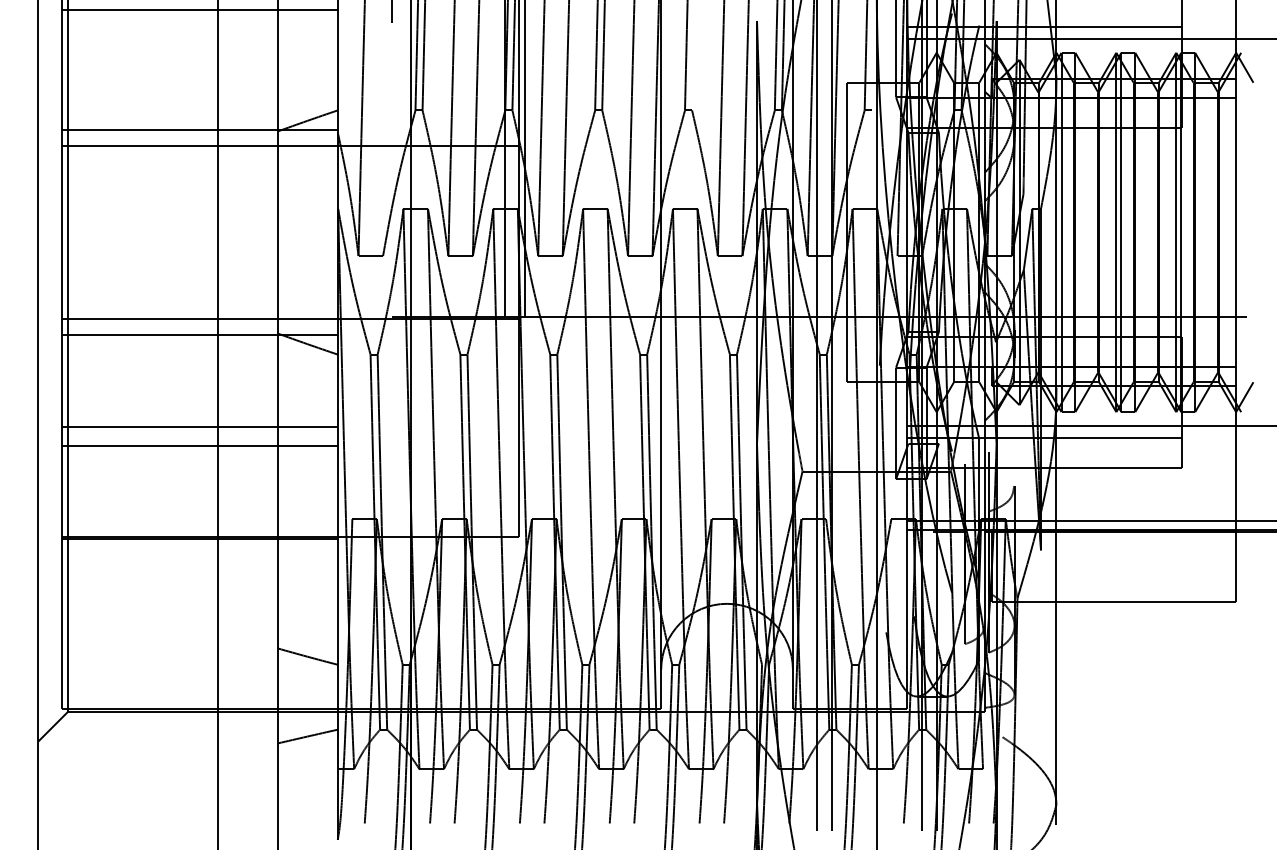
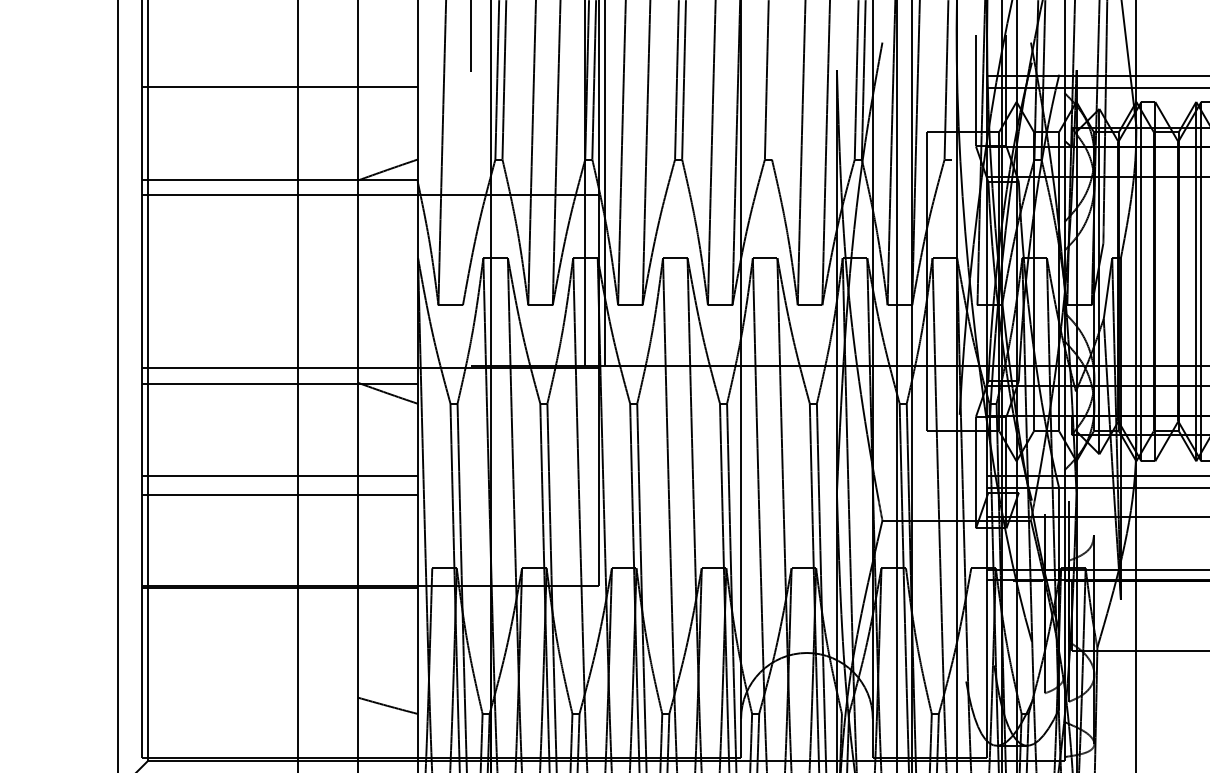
line: (199, 9) -> (279, 86), moved

